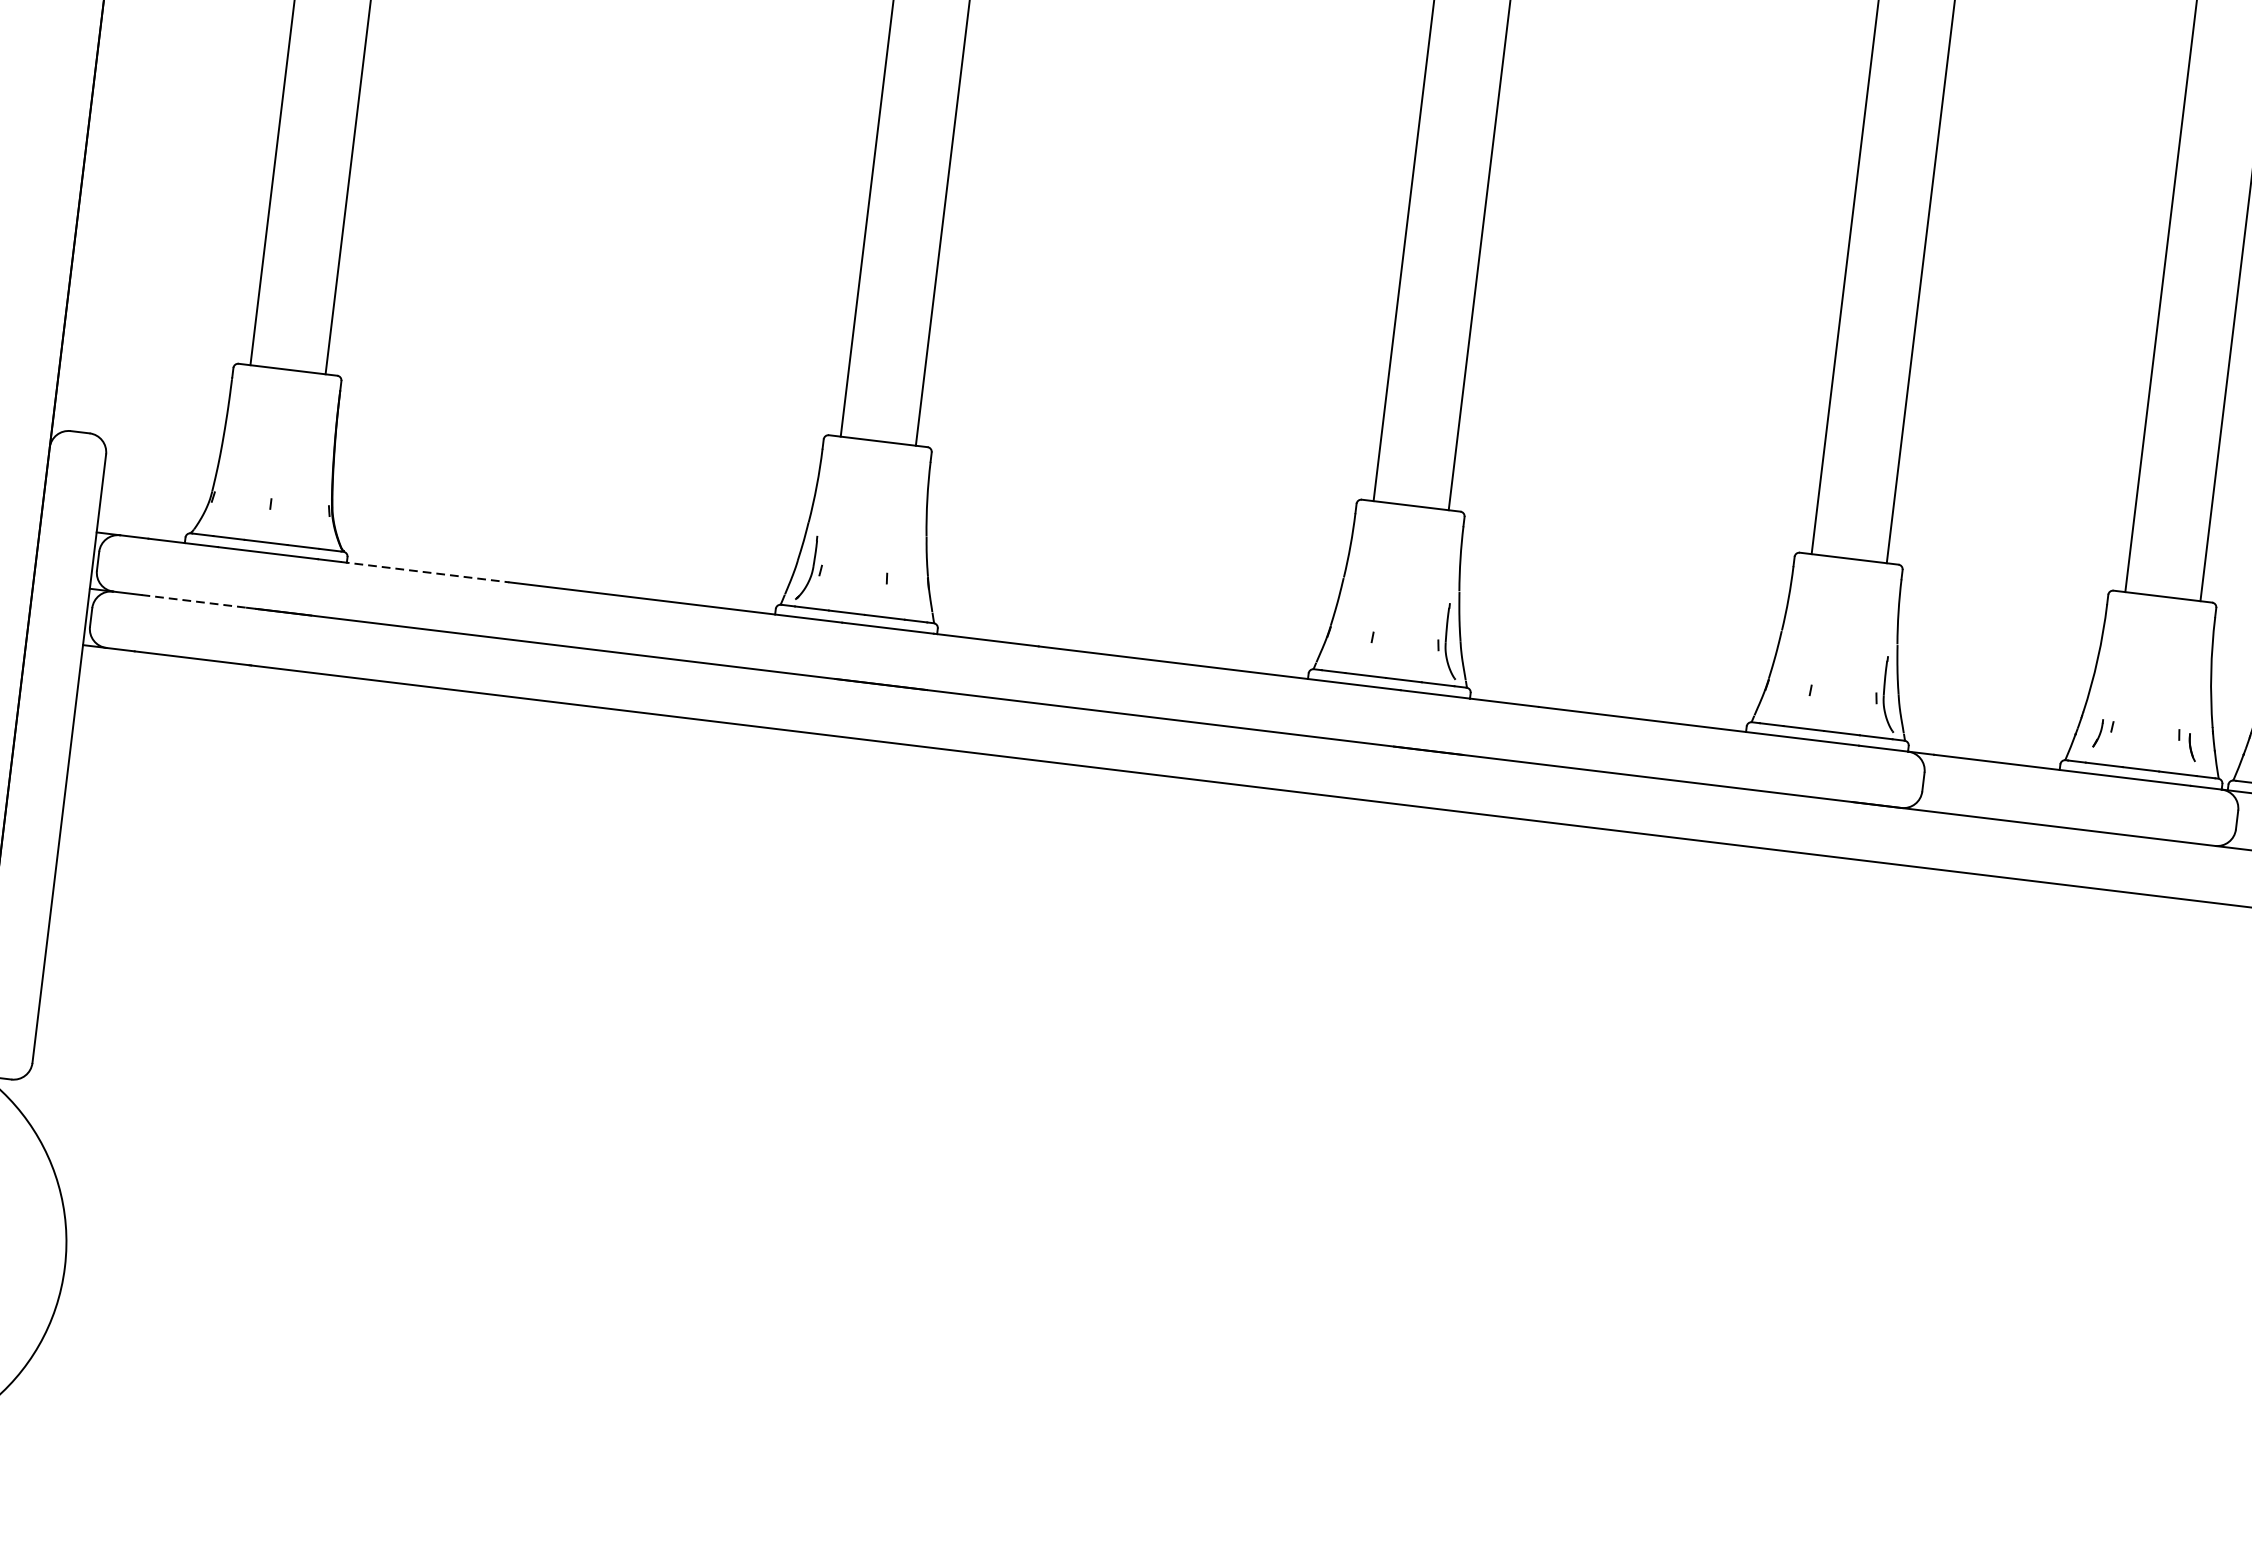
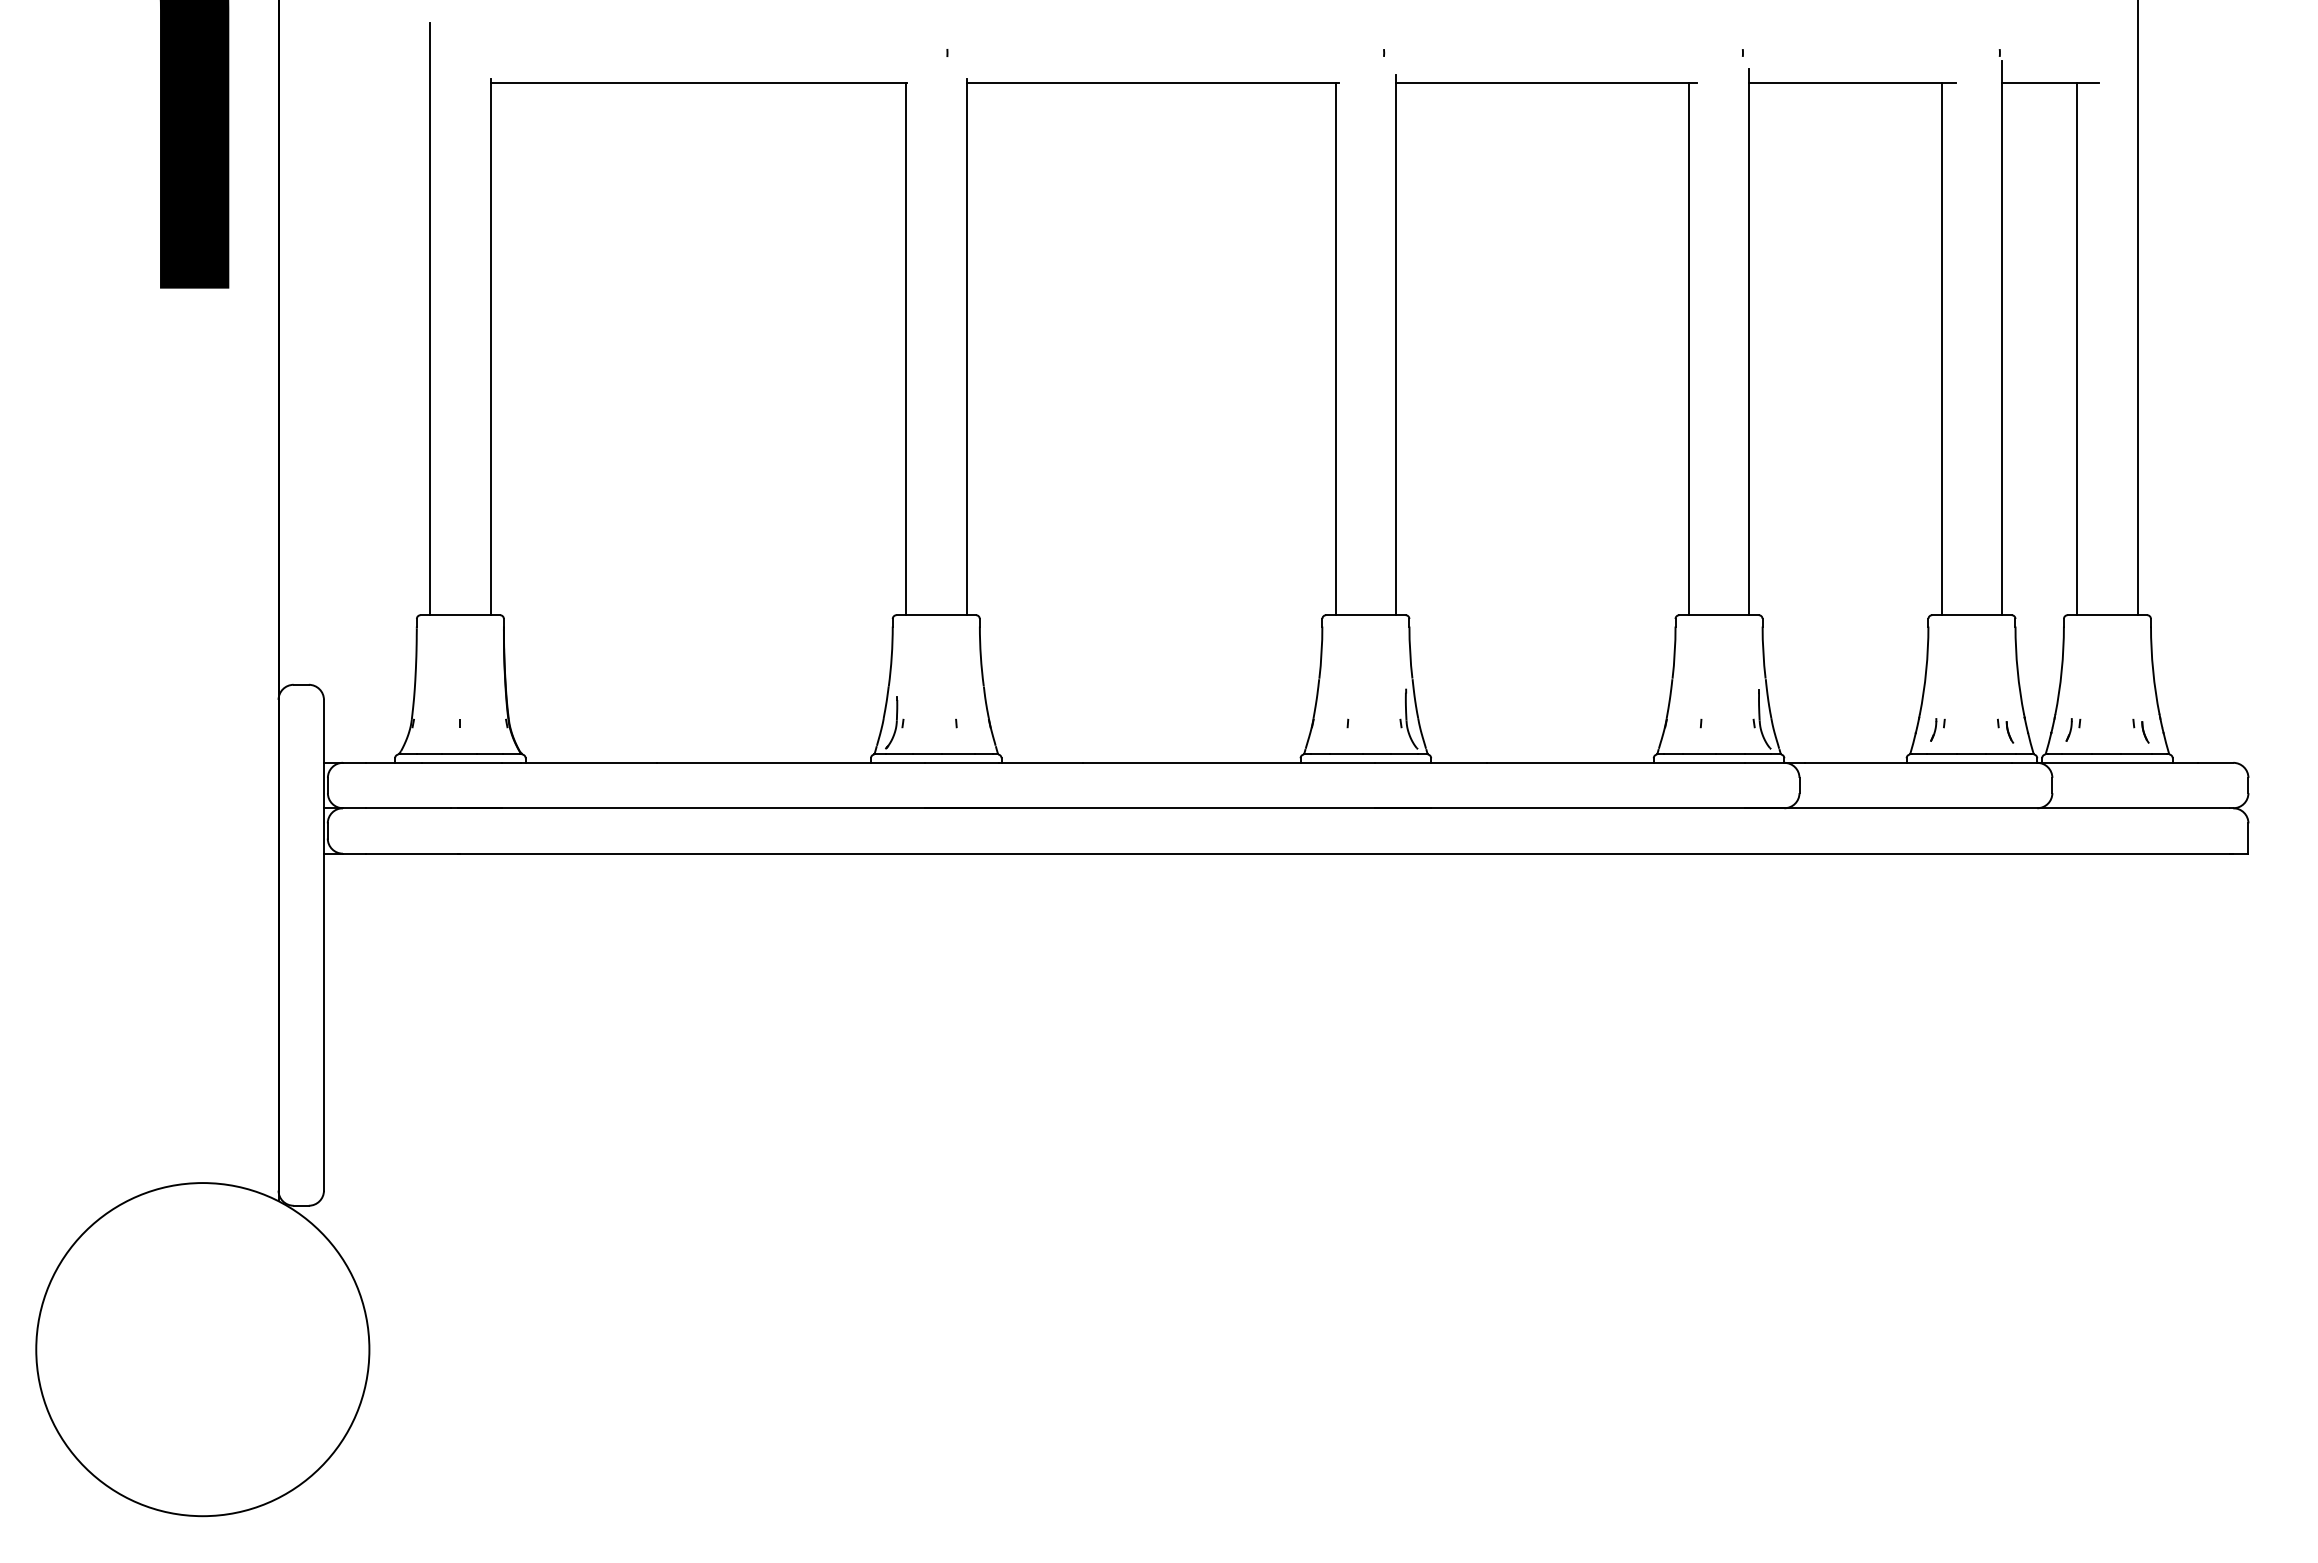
line: (424, 571) -> (588, 762), dashed -> solid
line: (194, 601) -> (408, 808), dashed -> solid

